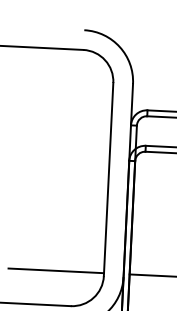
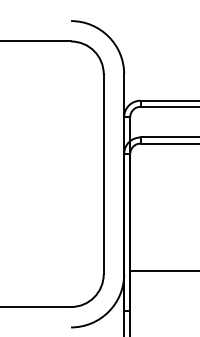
line: (55, 271) -> (53, 271), removed

